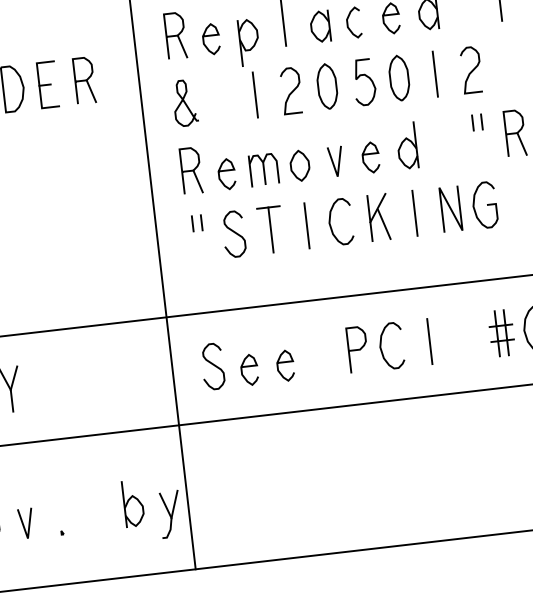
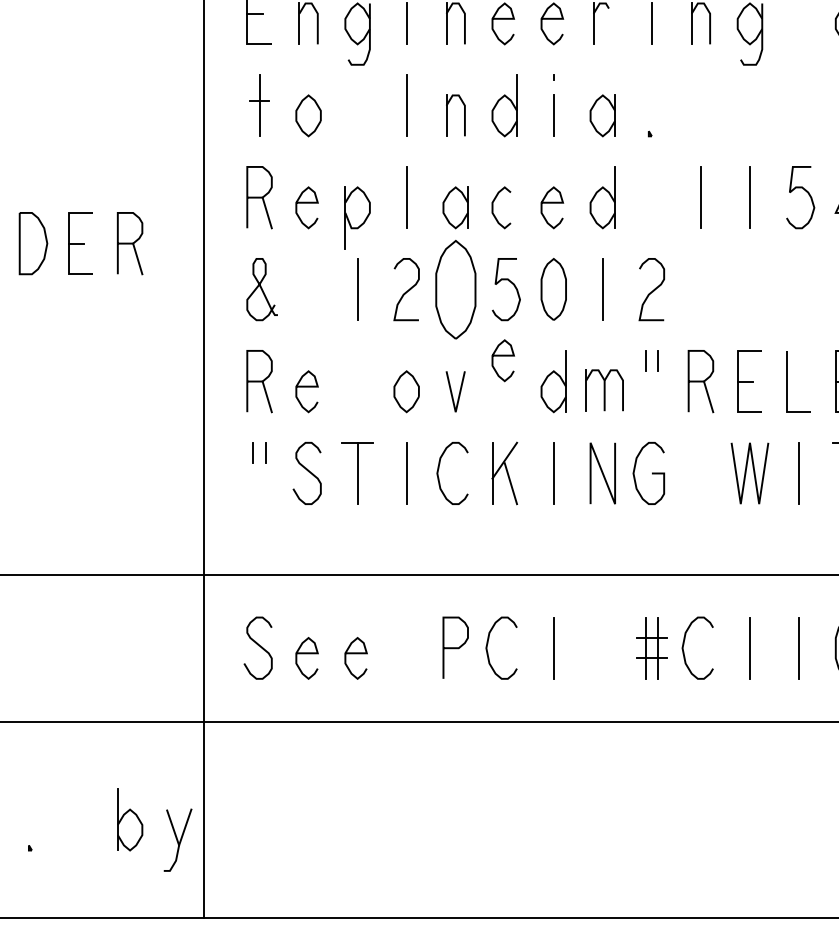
part: (327, 85) -> (455, 288), size x1.6
curve: (370, 154) -> (502, 356), moved
part: (263, 169) -> (604, 390), moved

